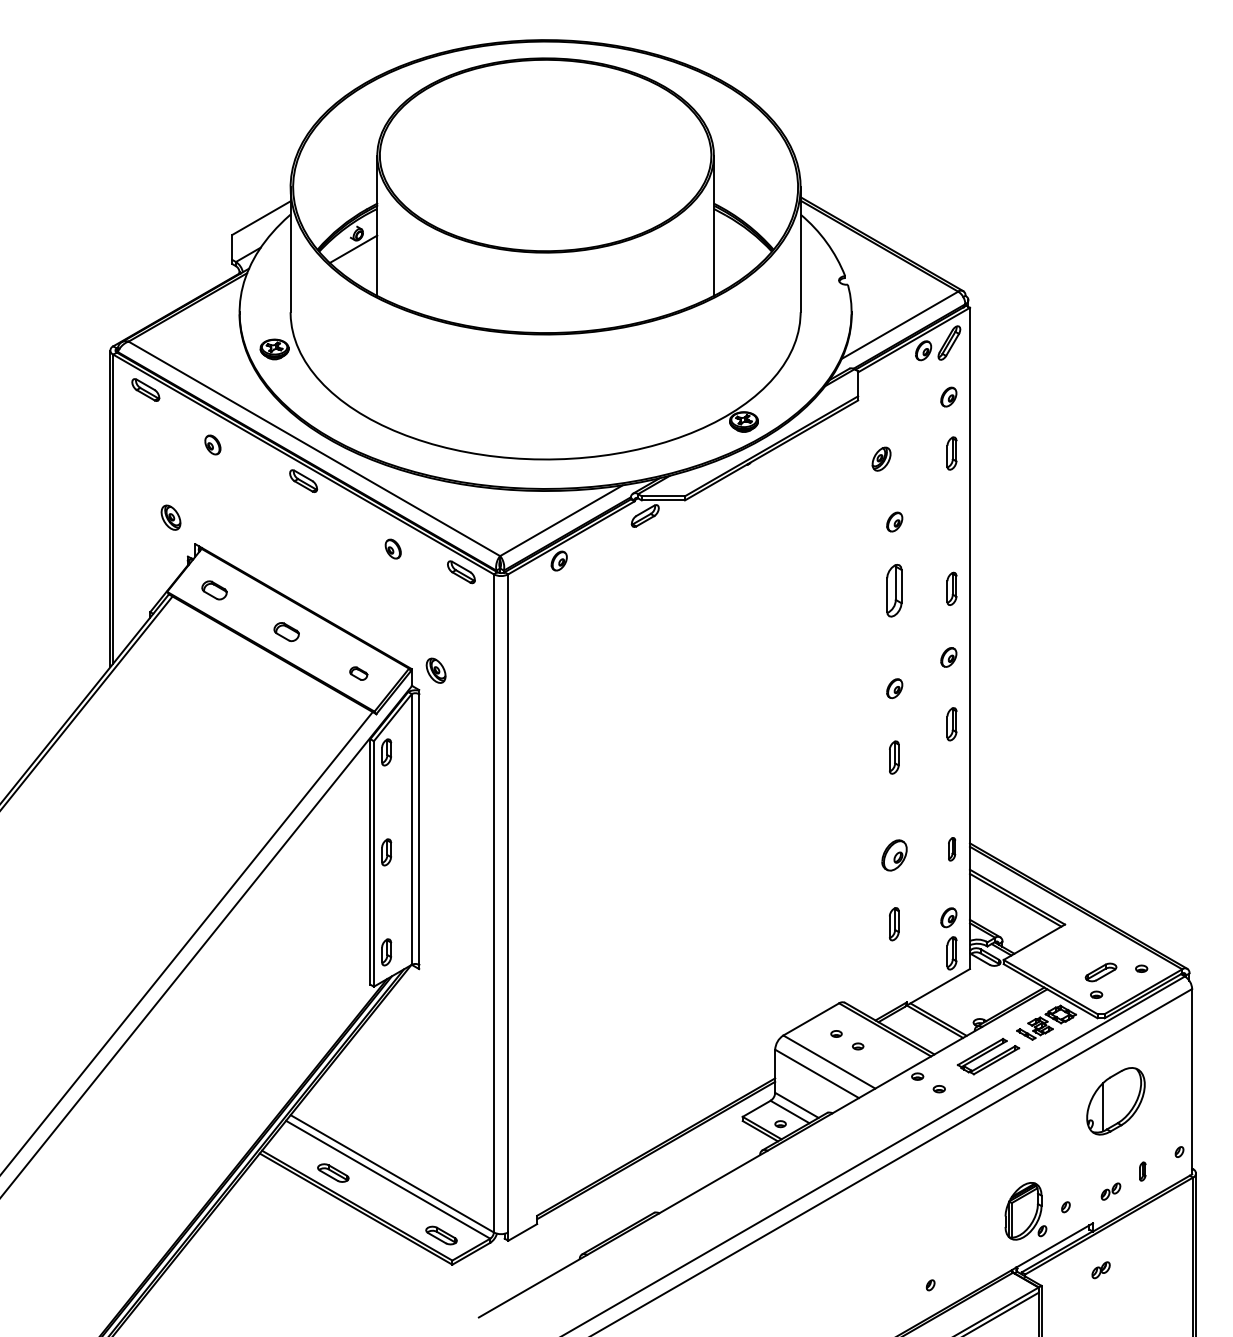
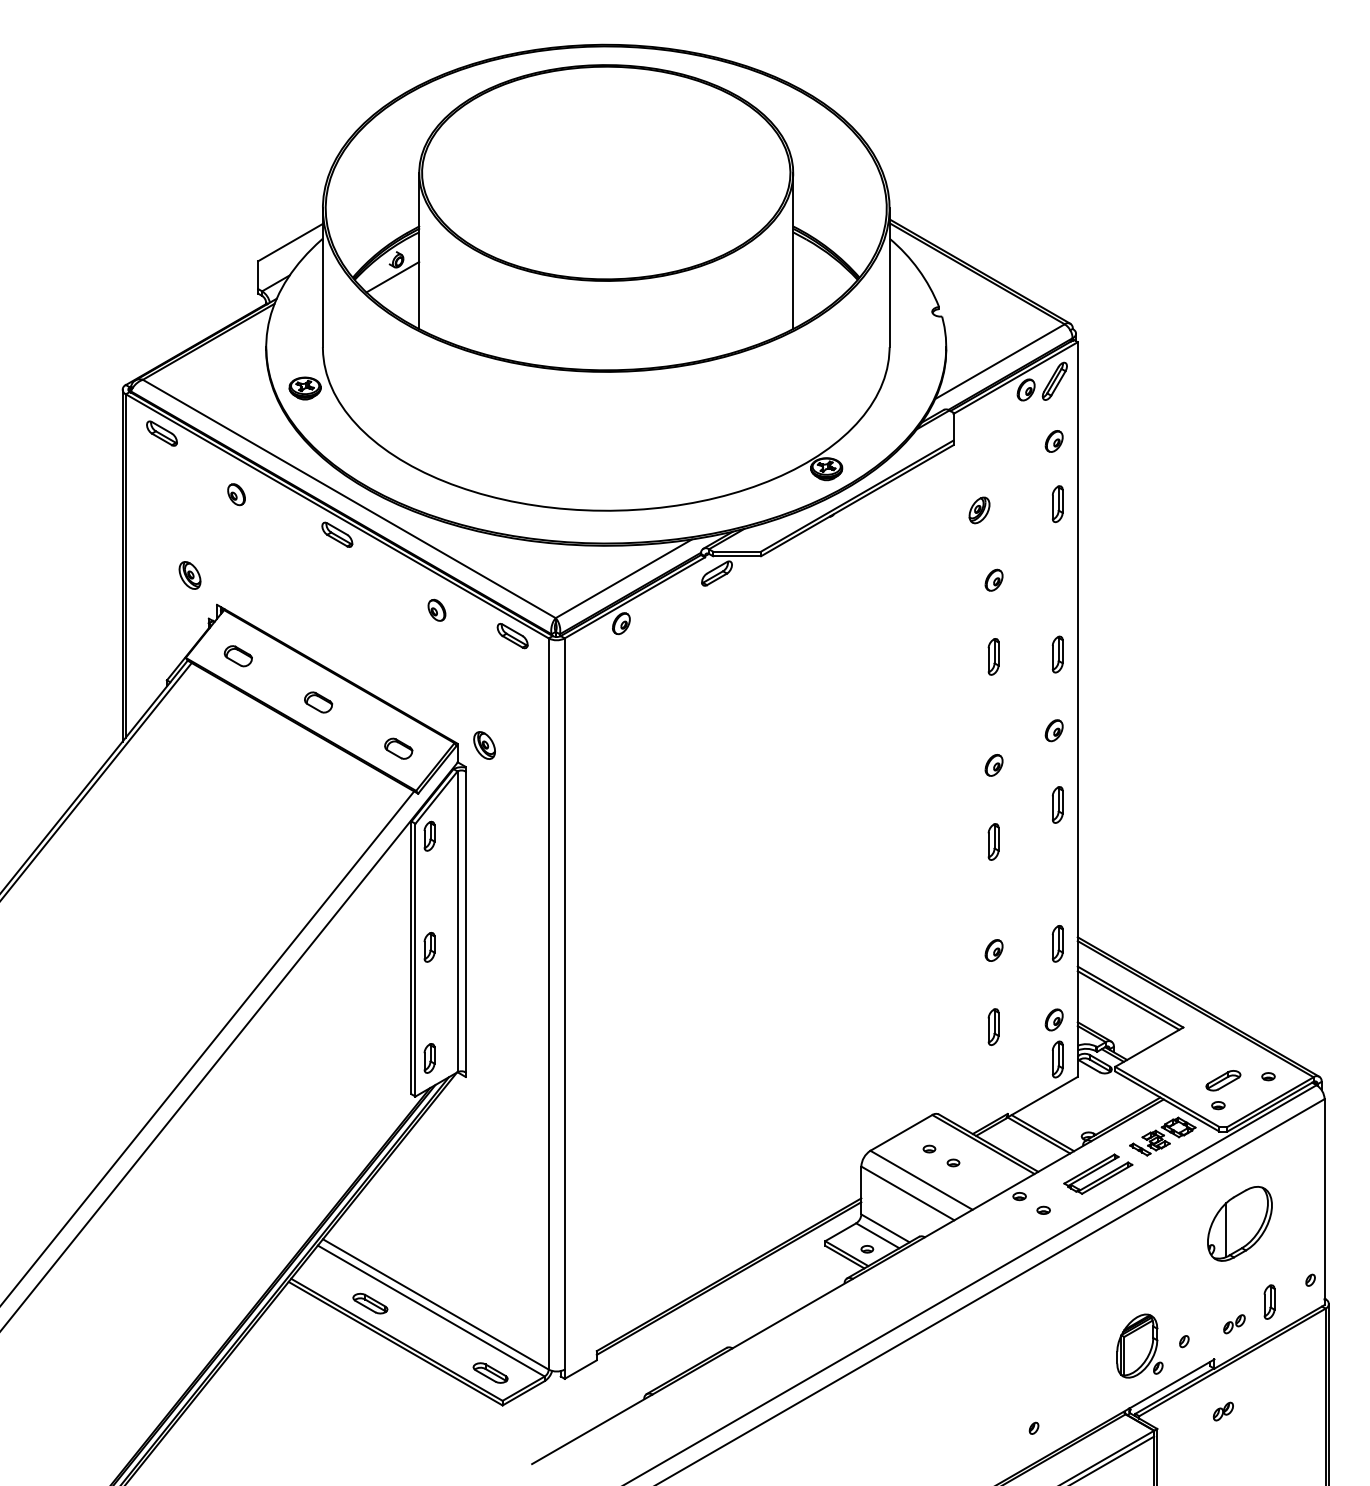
part: (893, 591) -> (992, 657), size x0.62
part: (358, 673) -> (398, 748), size x1.43
part: (951, 849) -> (1057, 944), size x1.43
part: (894, 854) -> (993, 949), size x0.62
part: (1142, 1171) -> (1269, 1301), size x1.67

